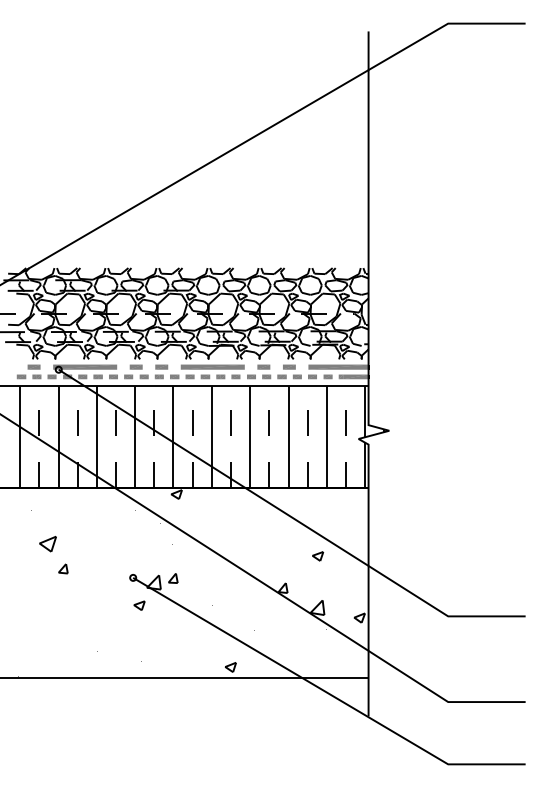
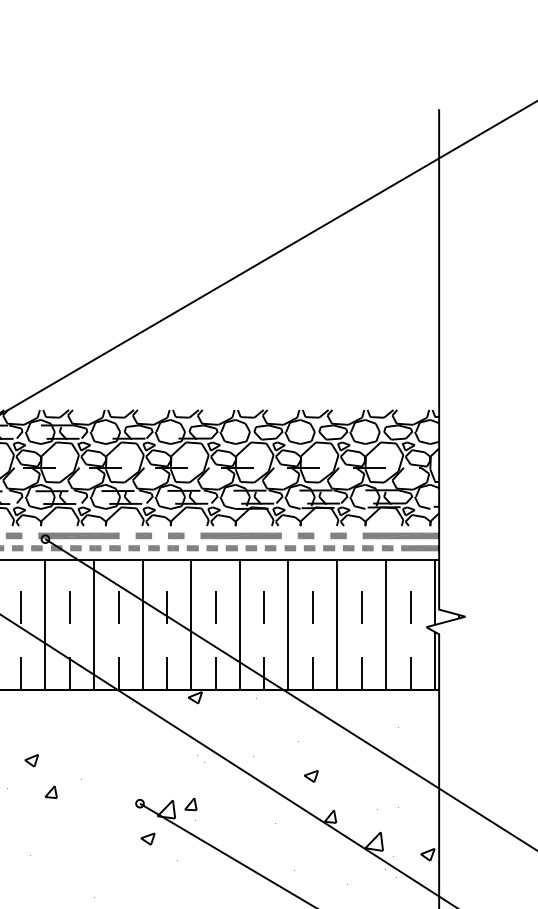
part: (47, 543) -> (31, 759), size x0.62
part: (318, 556) -> (311, 776), moved

